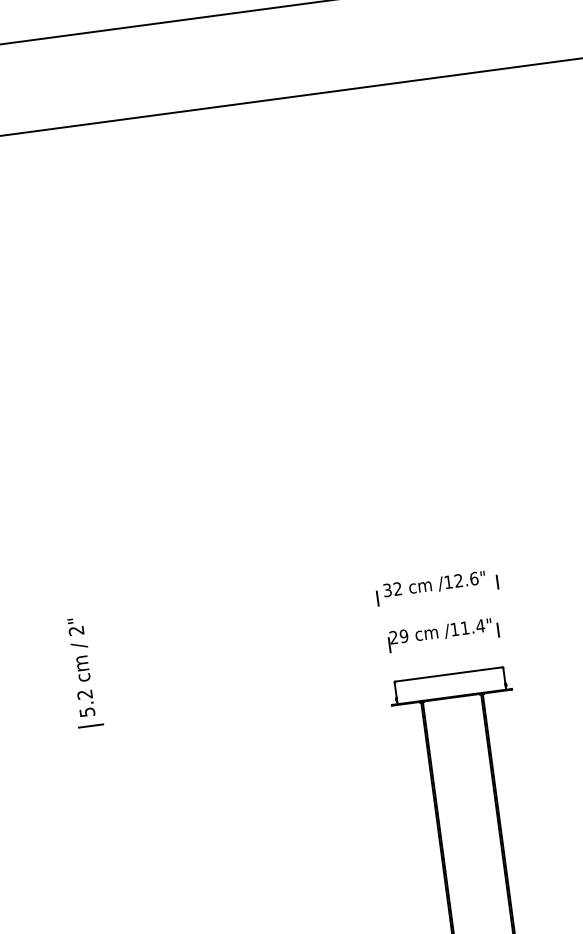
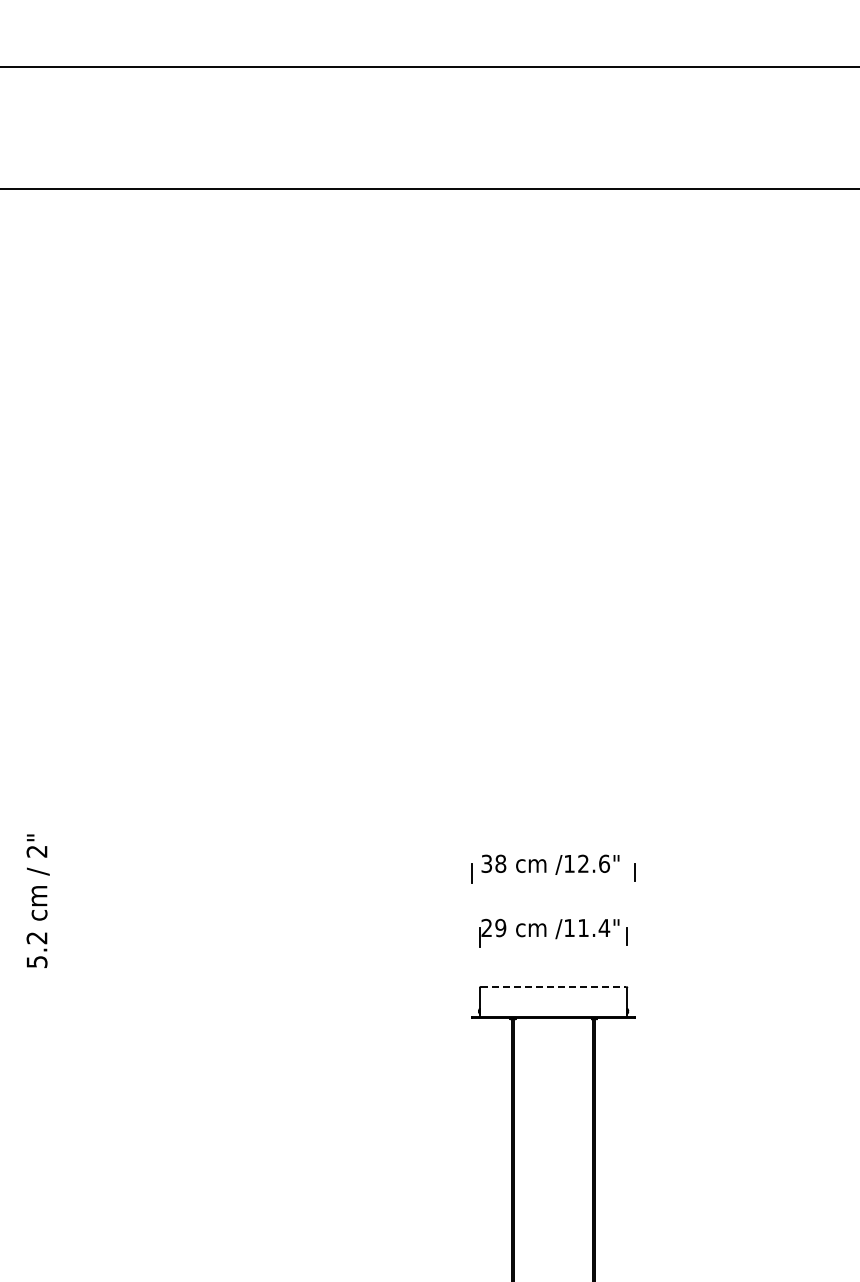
text: (397, 588) -> (500, 863), 32 -> 38
text: (81, 666) -> (37, 900), moved
line: (449, 674) -> (554, 986), solid -> dashed
line: (90, 725) -> (67, 991), removed

